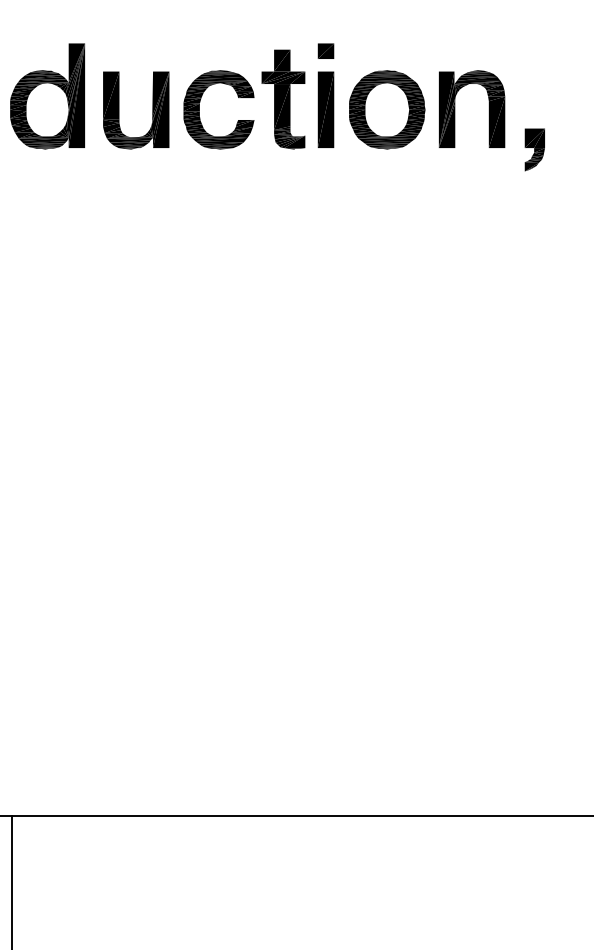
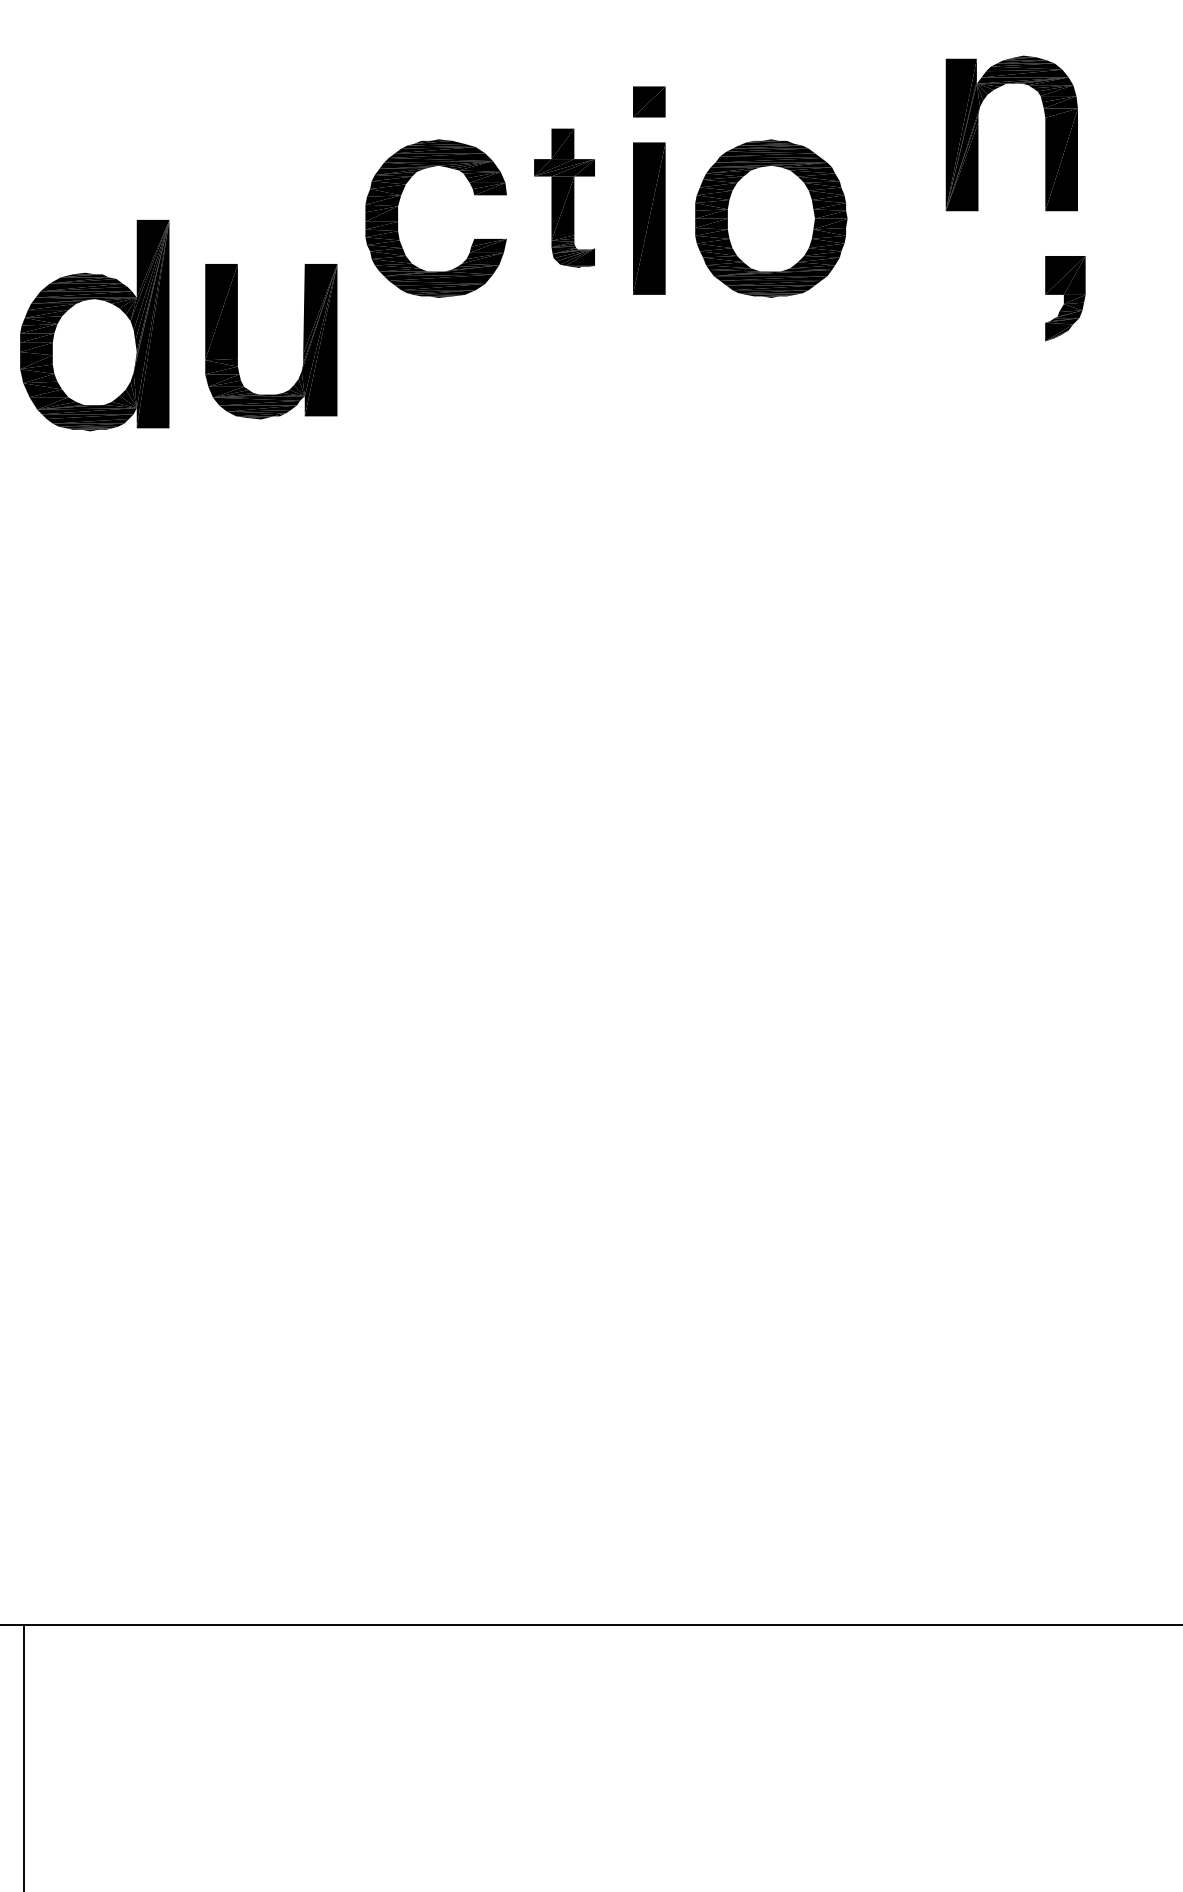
part: (47, 96) -> (94, 325), moved
part: (283, 99) -> (564, 198), size x0.7
part: (455, 108) -> (978, 132), moved
part: (152, 110) -> (303, 341), moved

